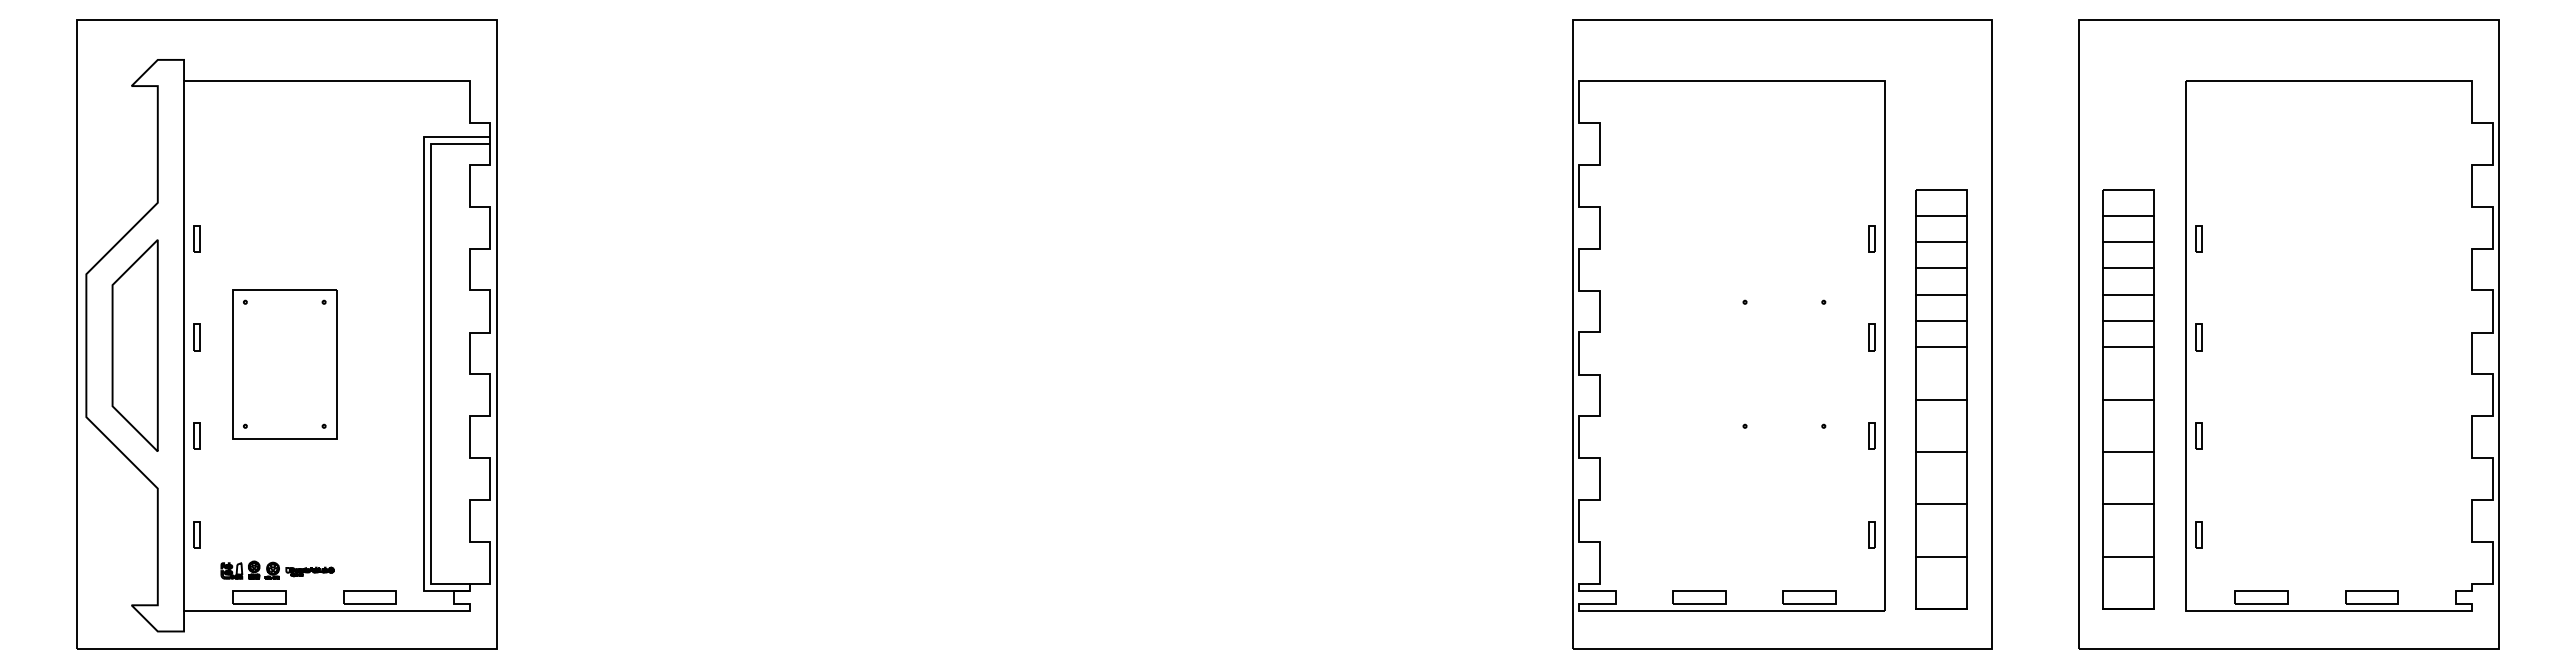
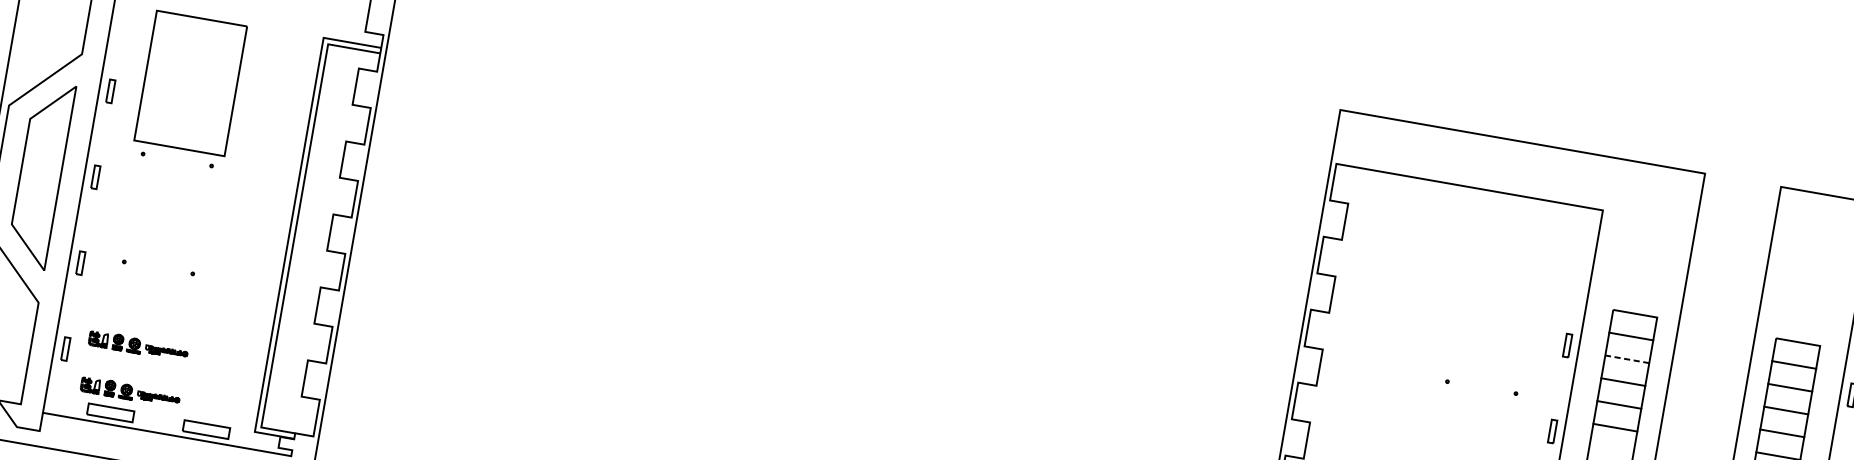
line: (1940, 242) -> (1626, 359), solid -> dashed
line: (1941, 347) -> (1611, 450), removed
part: (284, 364) -> (190, 83), moved
part: (277, 516) -> (138, 345), added

